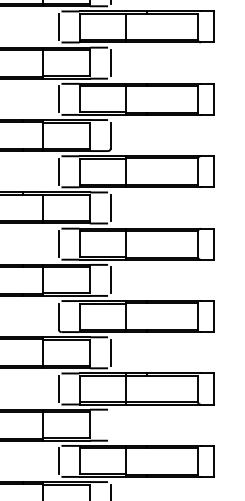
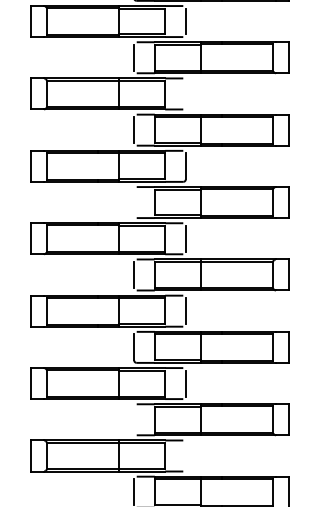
line: (110, 62) -> (185, 93), removed
line: (59, 171) -> (134, 202), removed
line: (59, 388) -> (134, 419), removed

